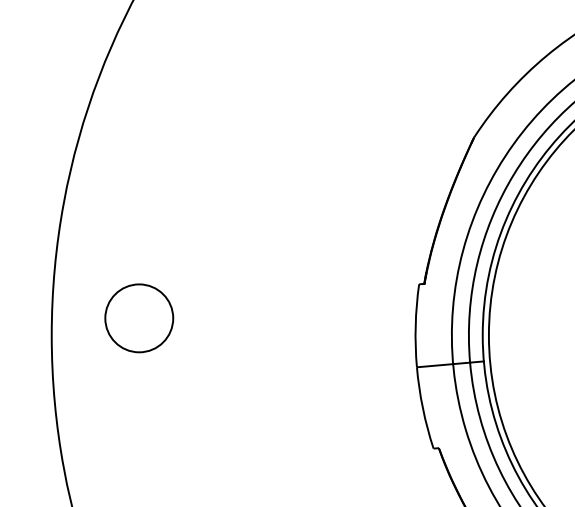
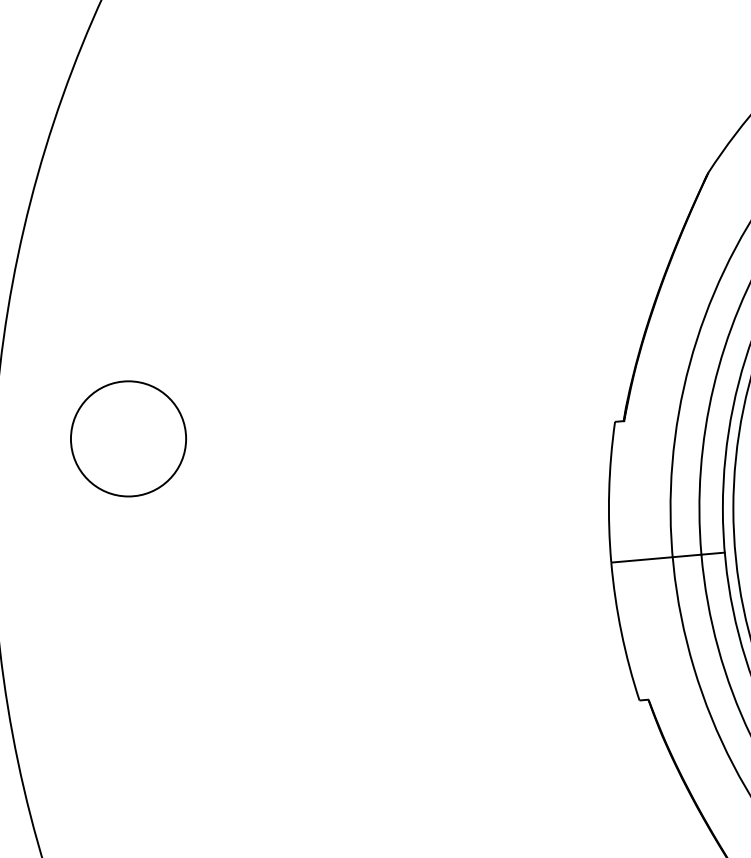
circle: (139, 318) -> (128, 439), moved

